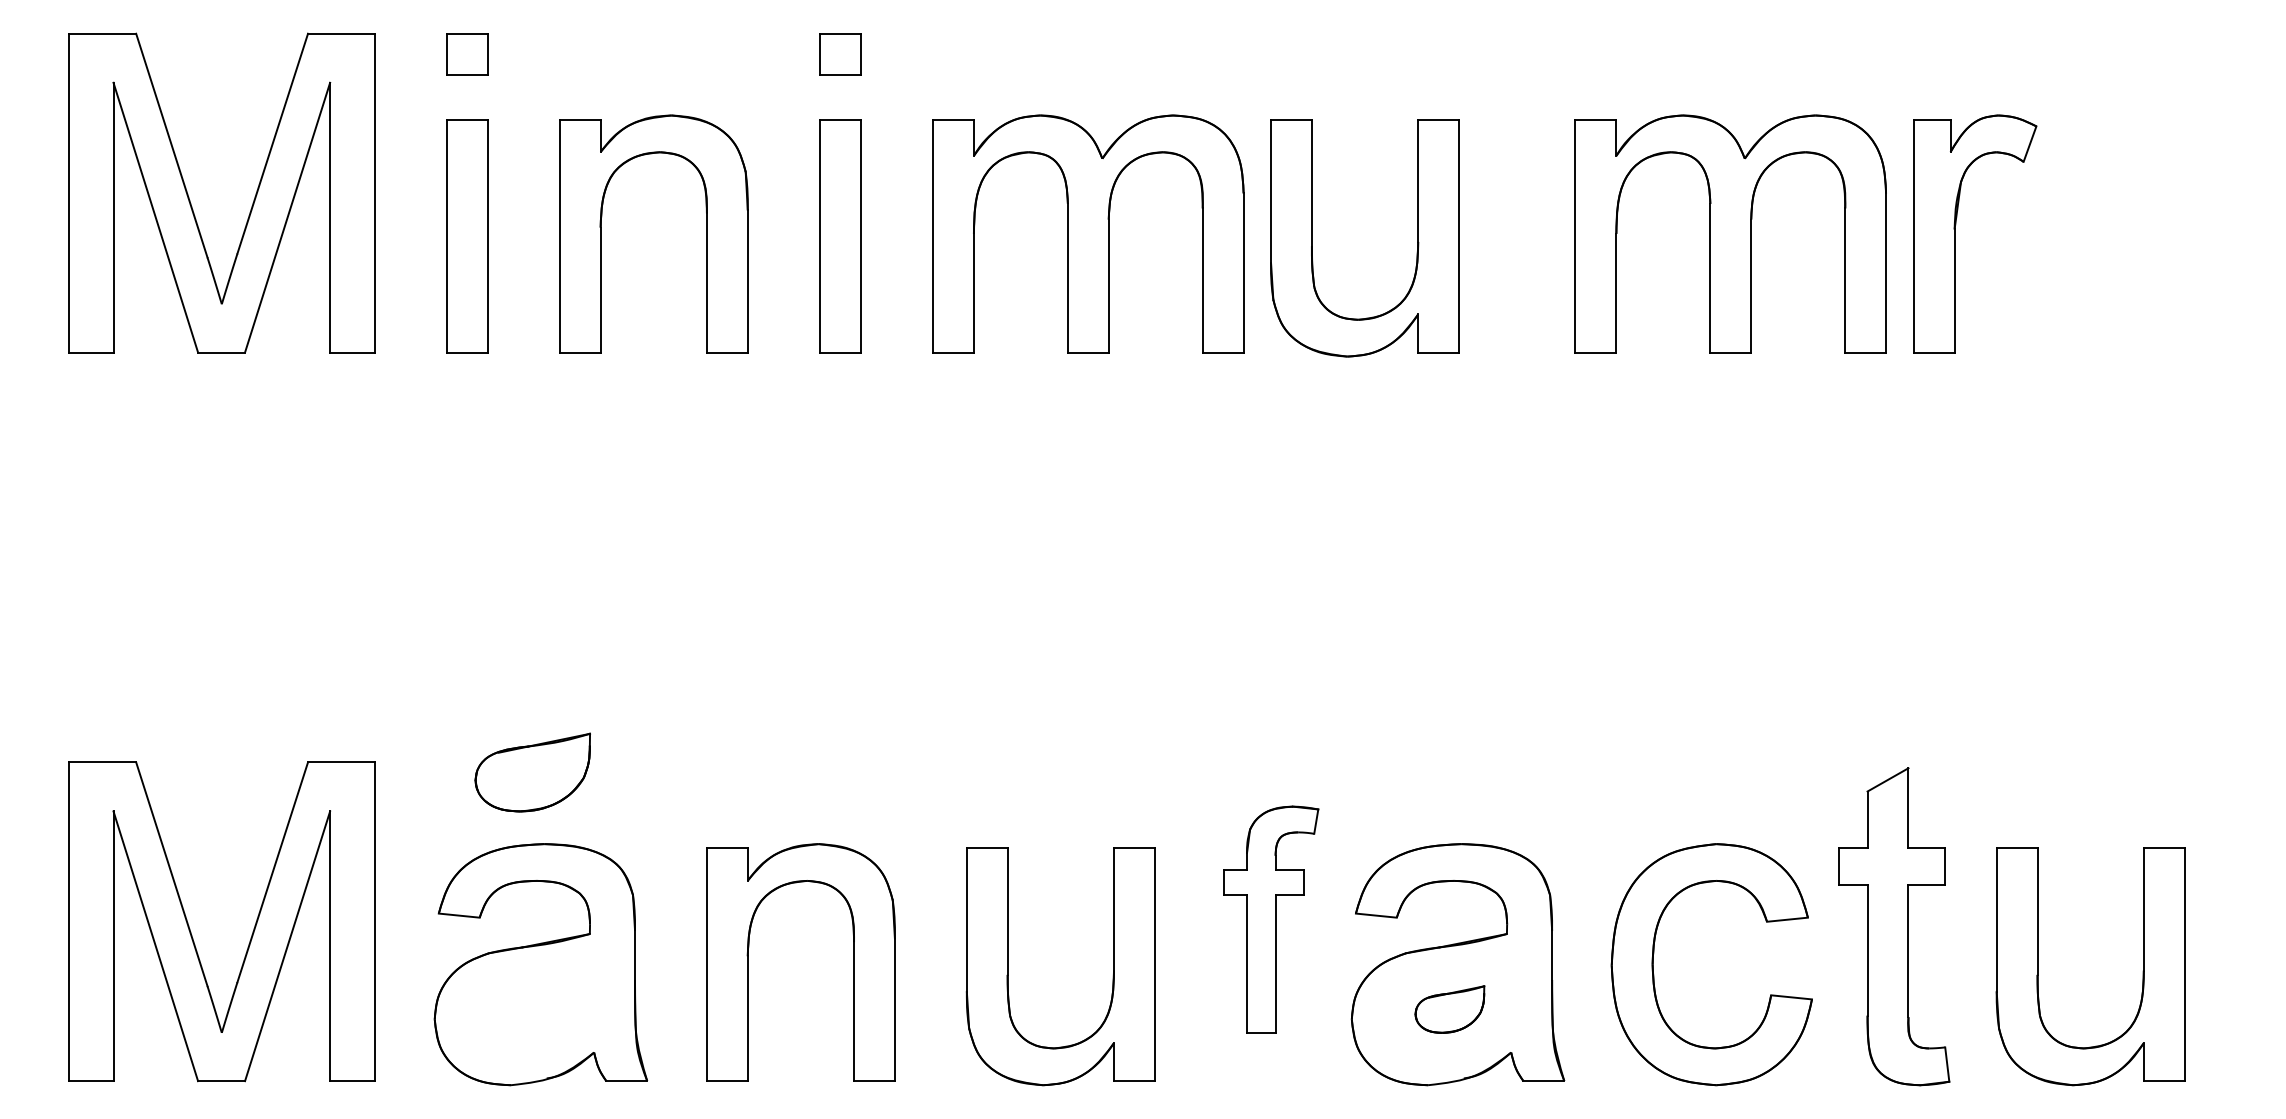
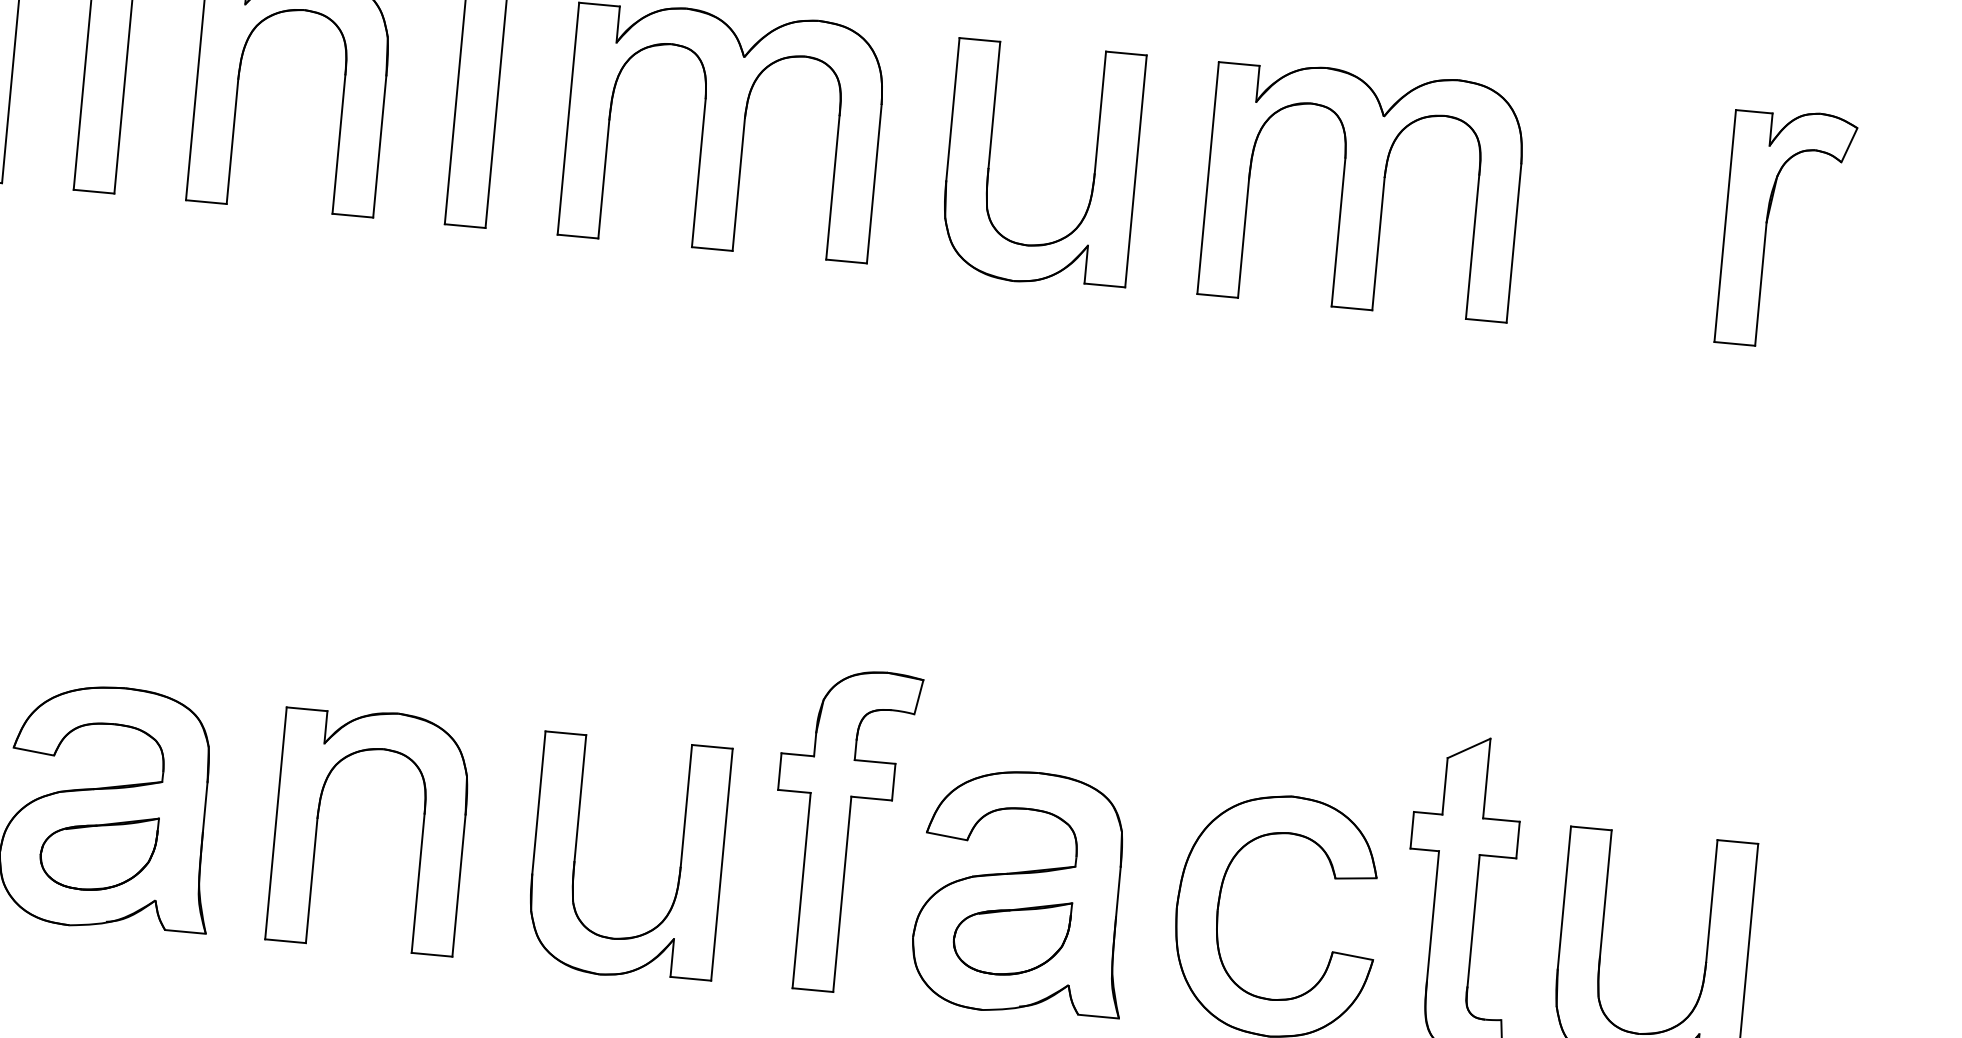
part: (1955, 233) -> (1766, 227), moved
part: (1312, 238) -> (989, 160), moved
part: (532, 772) -> (98, 851), moved
part: (1271, 919) -> (842, 830), size x1.43
part: (1449, 1009) -> (1011, 936), size x1.67

